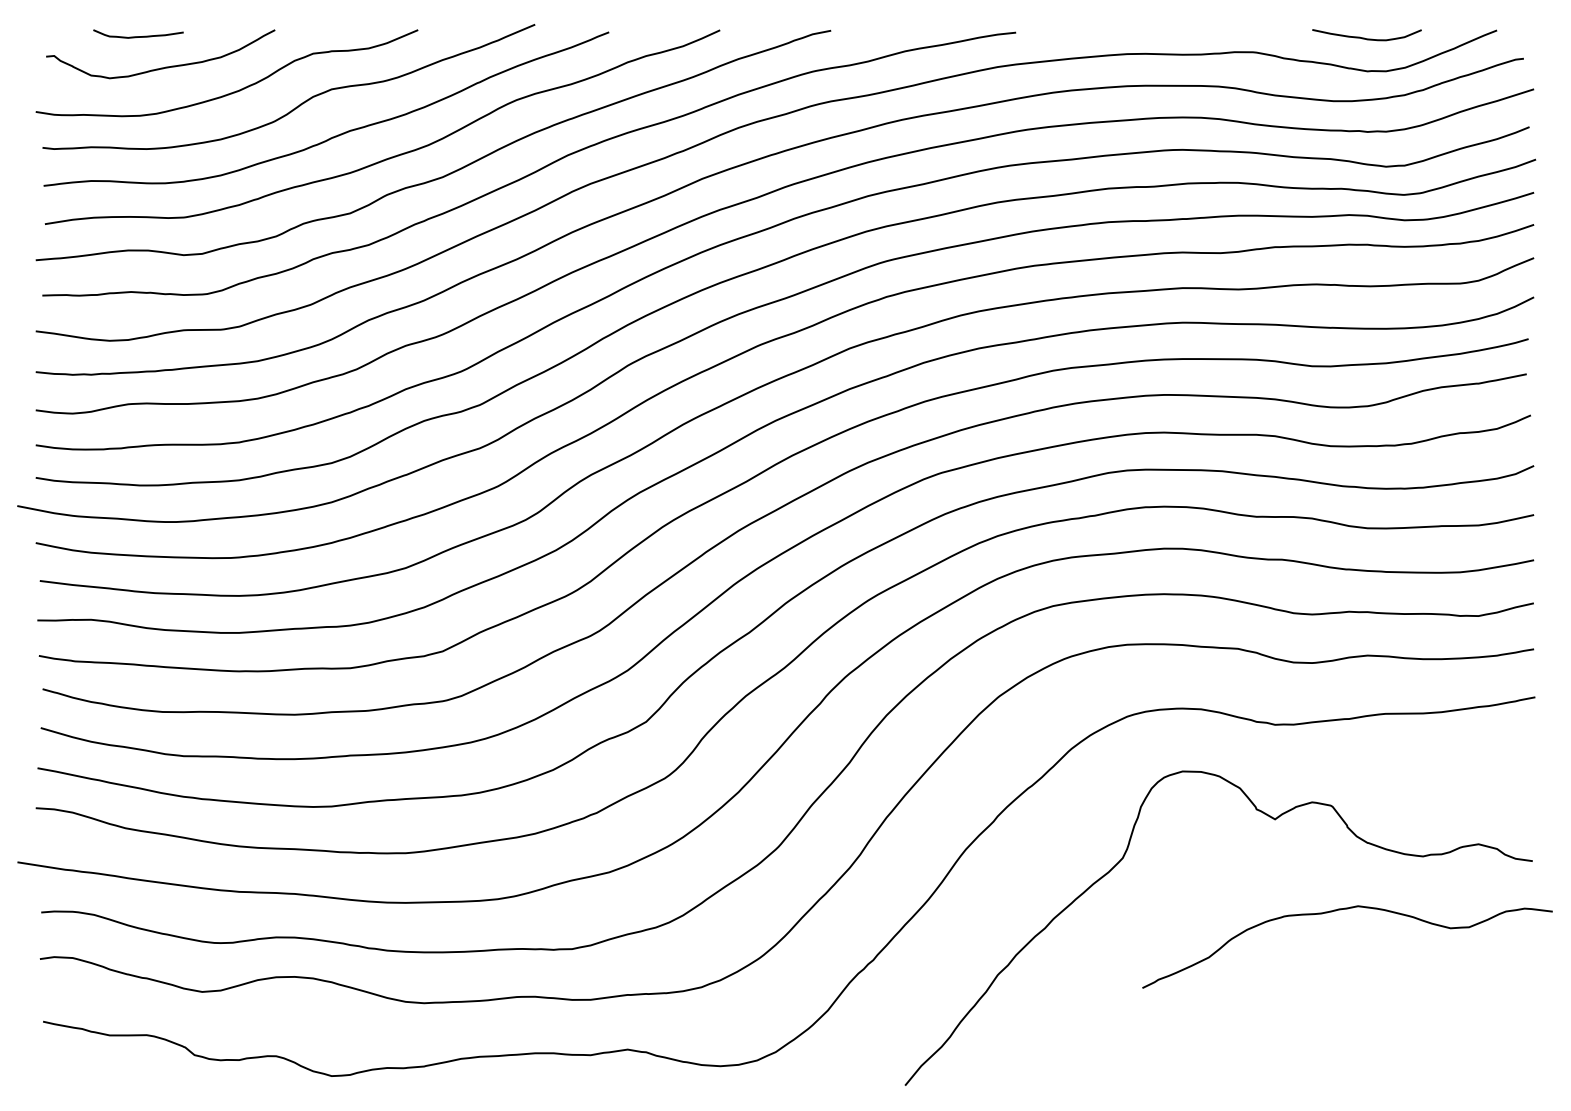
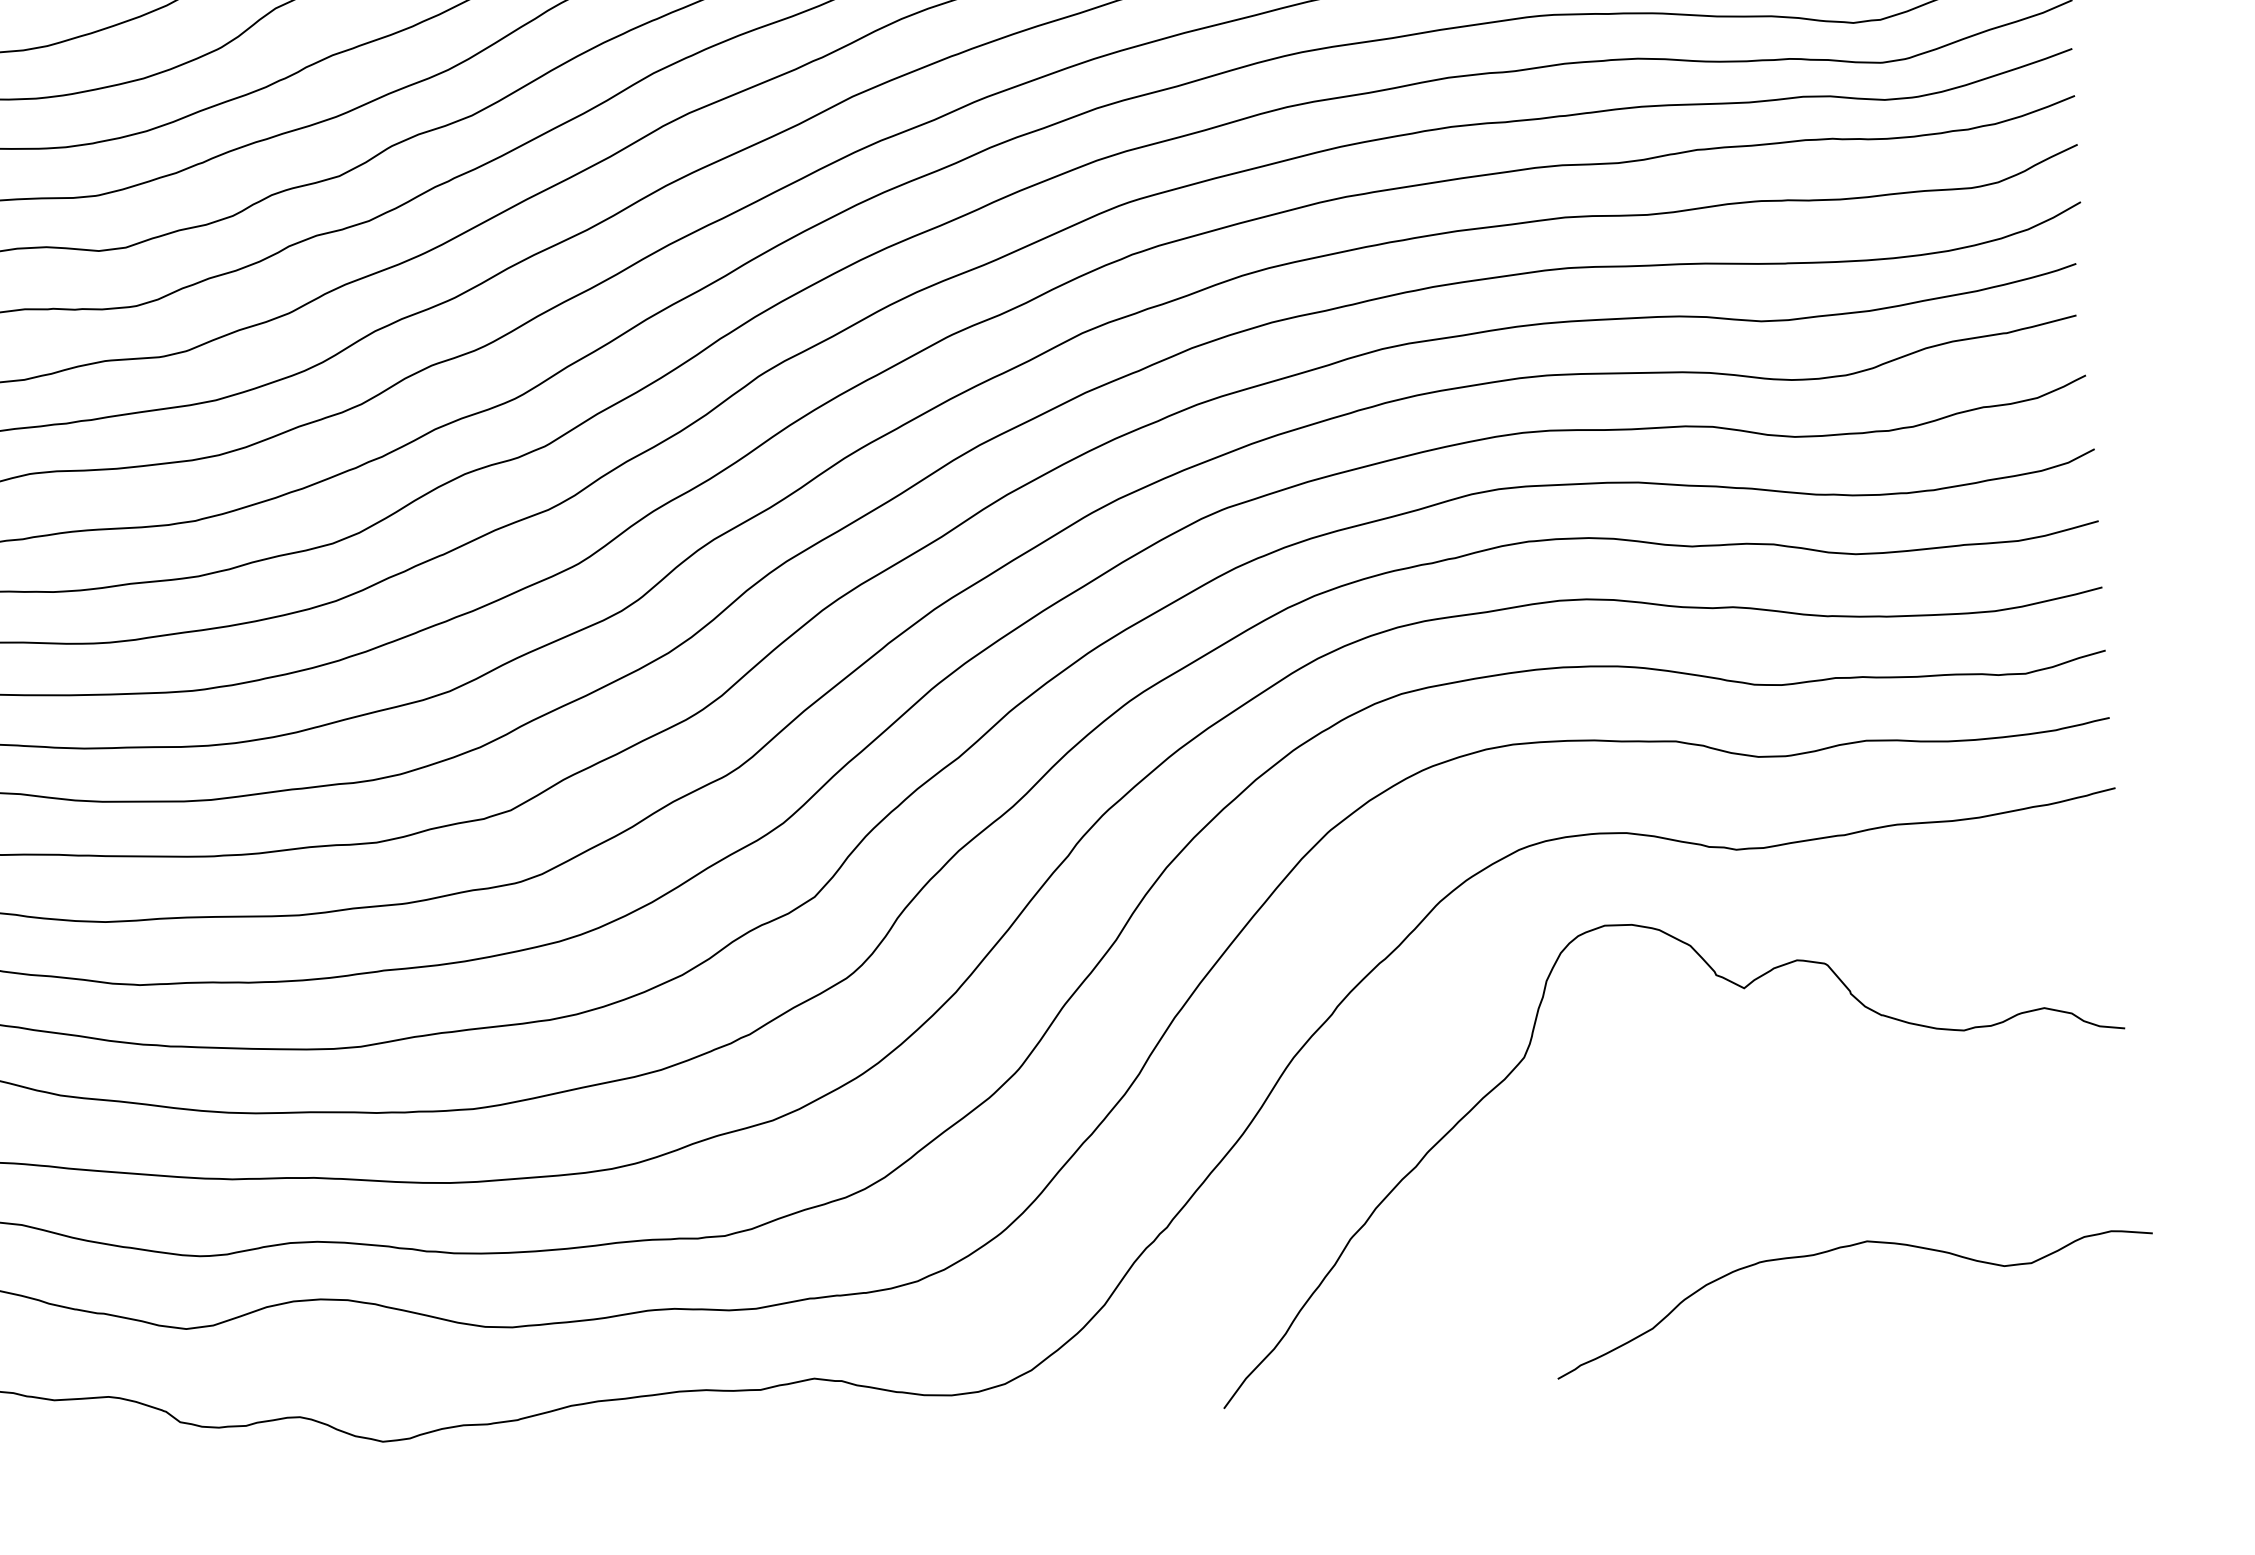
curve: (1341, 910) -> (1843, 1248), moved

